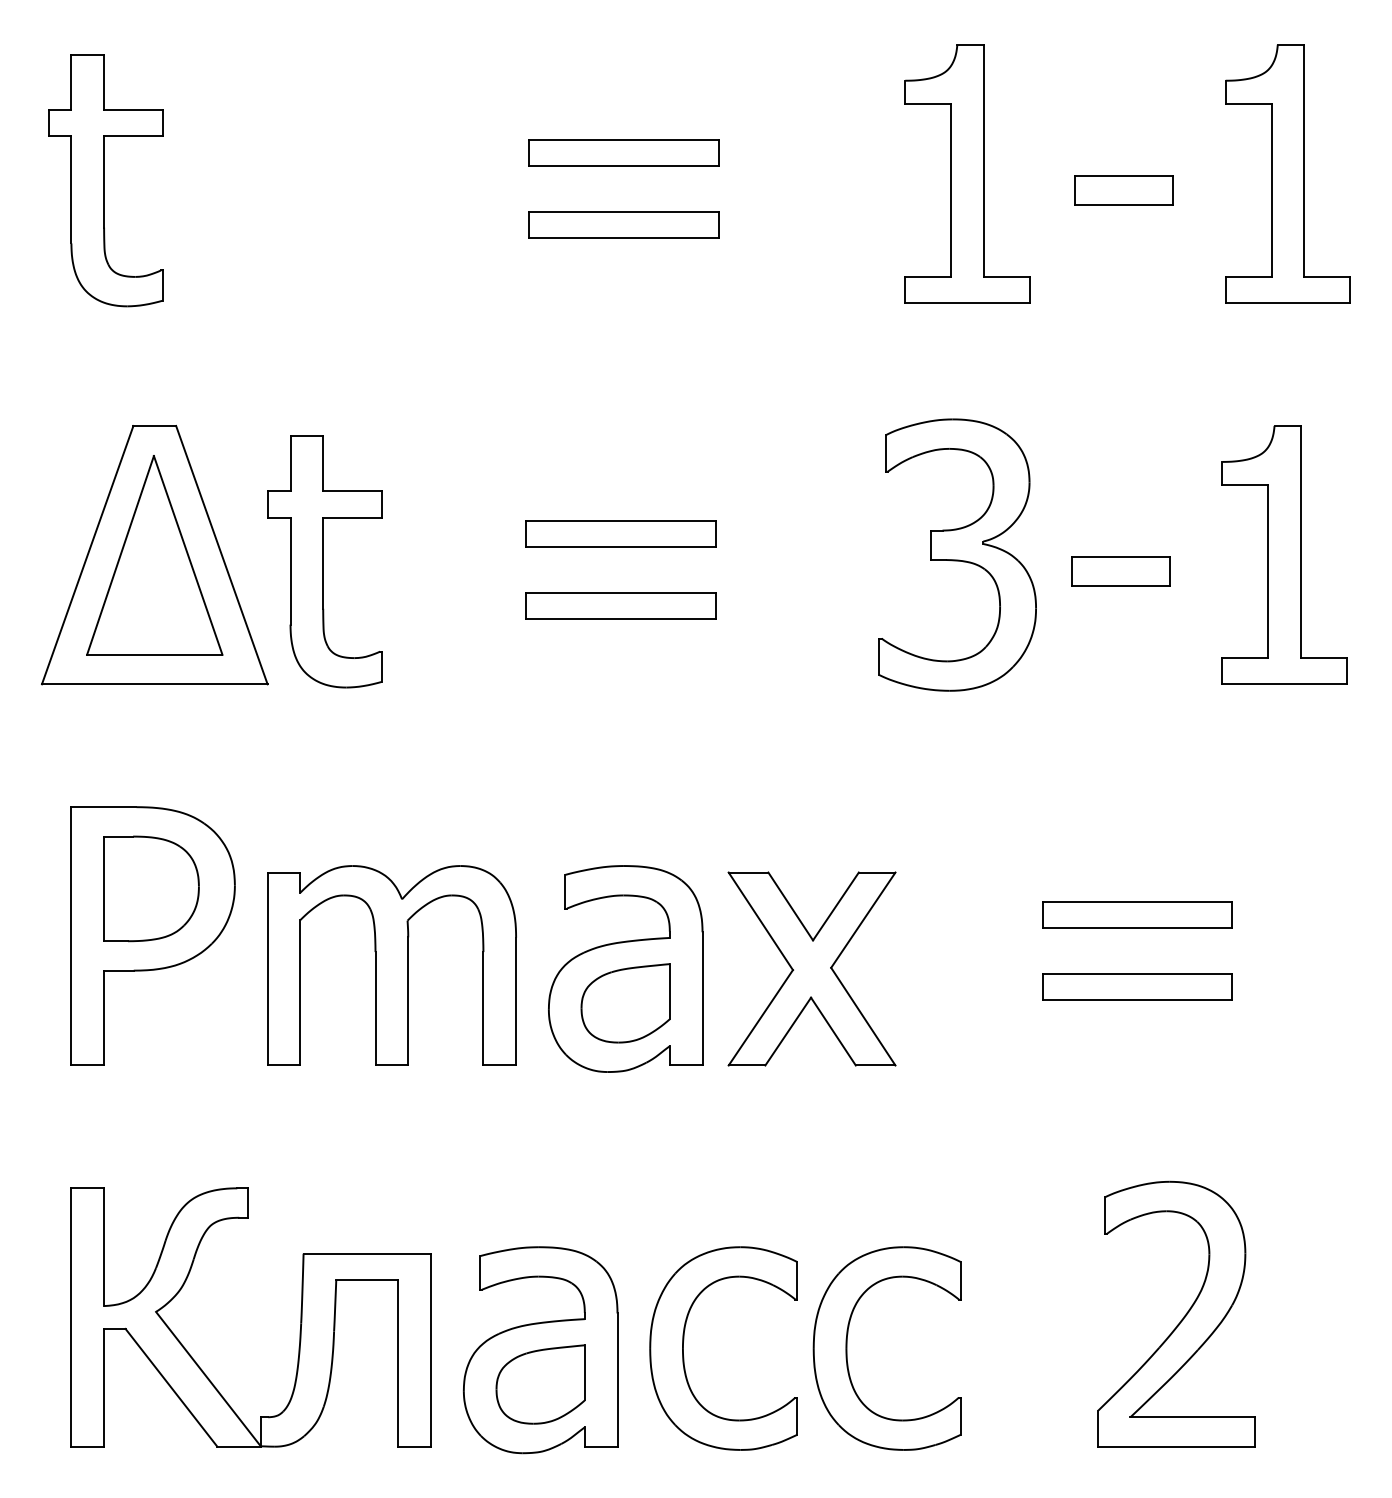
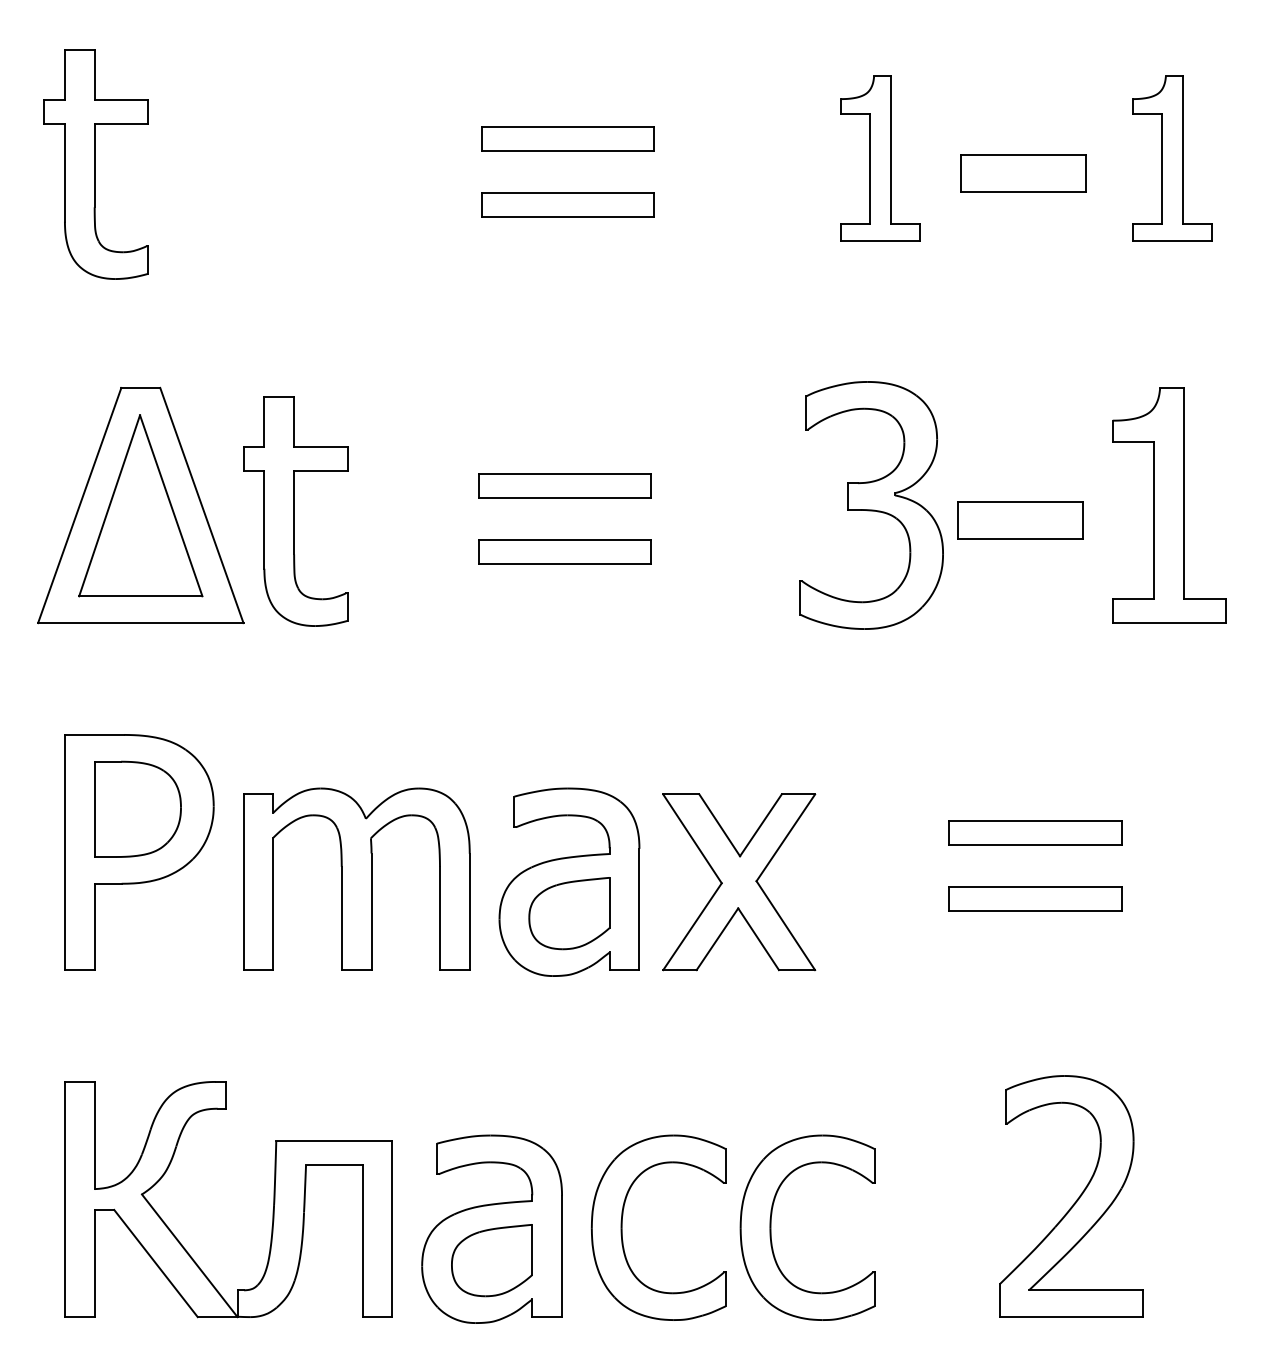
part: (967, 173) -> (880, 158), size x0.7
part: (1288, 173) -> (1172, 158), size x0.7
part: (1124, 190) -> (1023, 173), size x1.4
part: (1121, 571) -> (1020, 520), size x1.4

